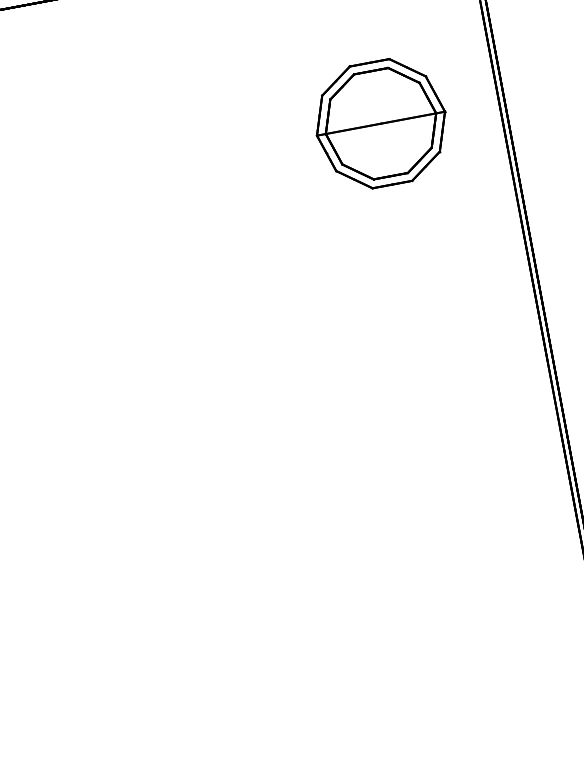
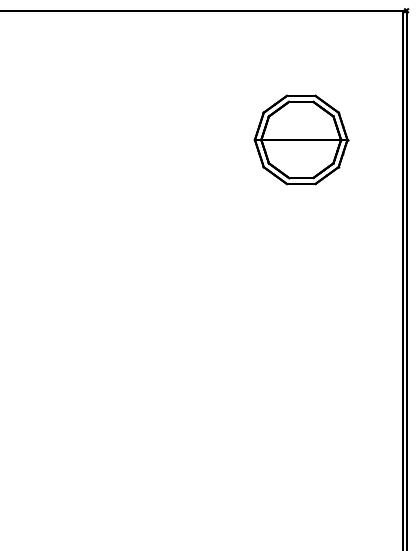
part: (381, 123) -> (301, 139), moved

